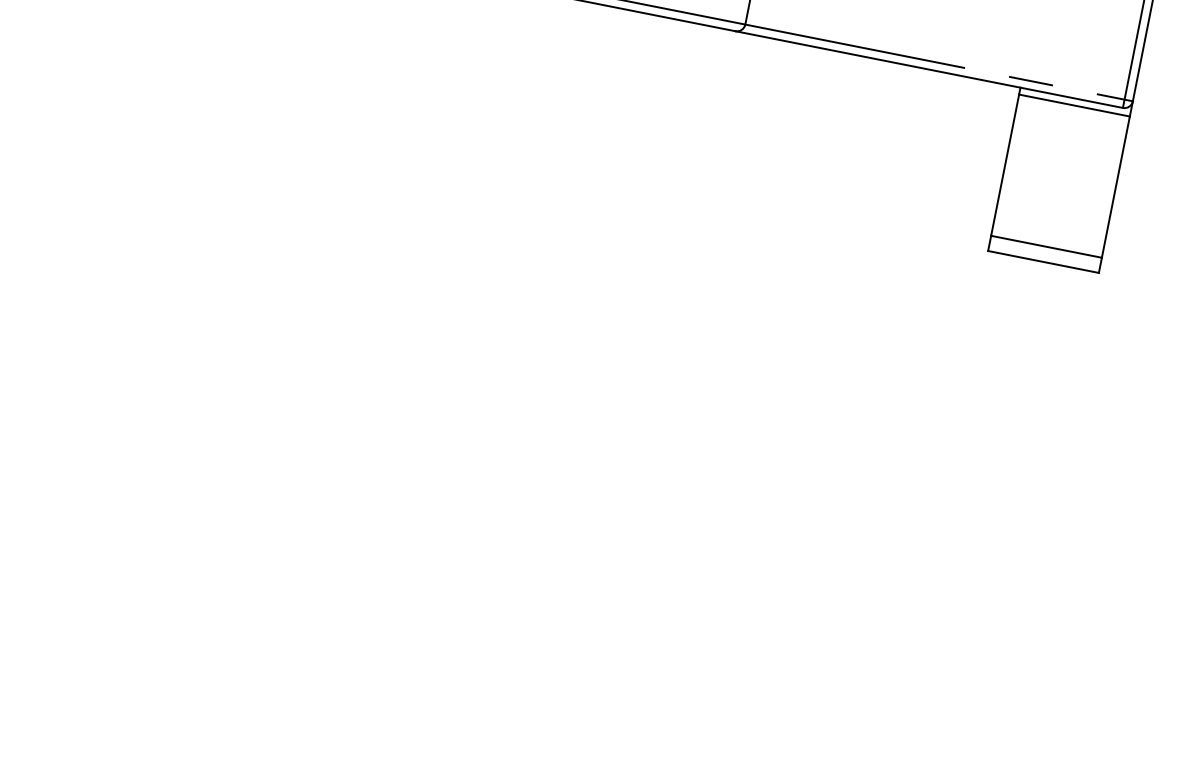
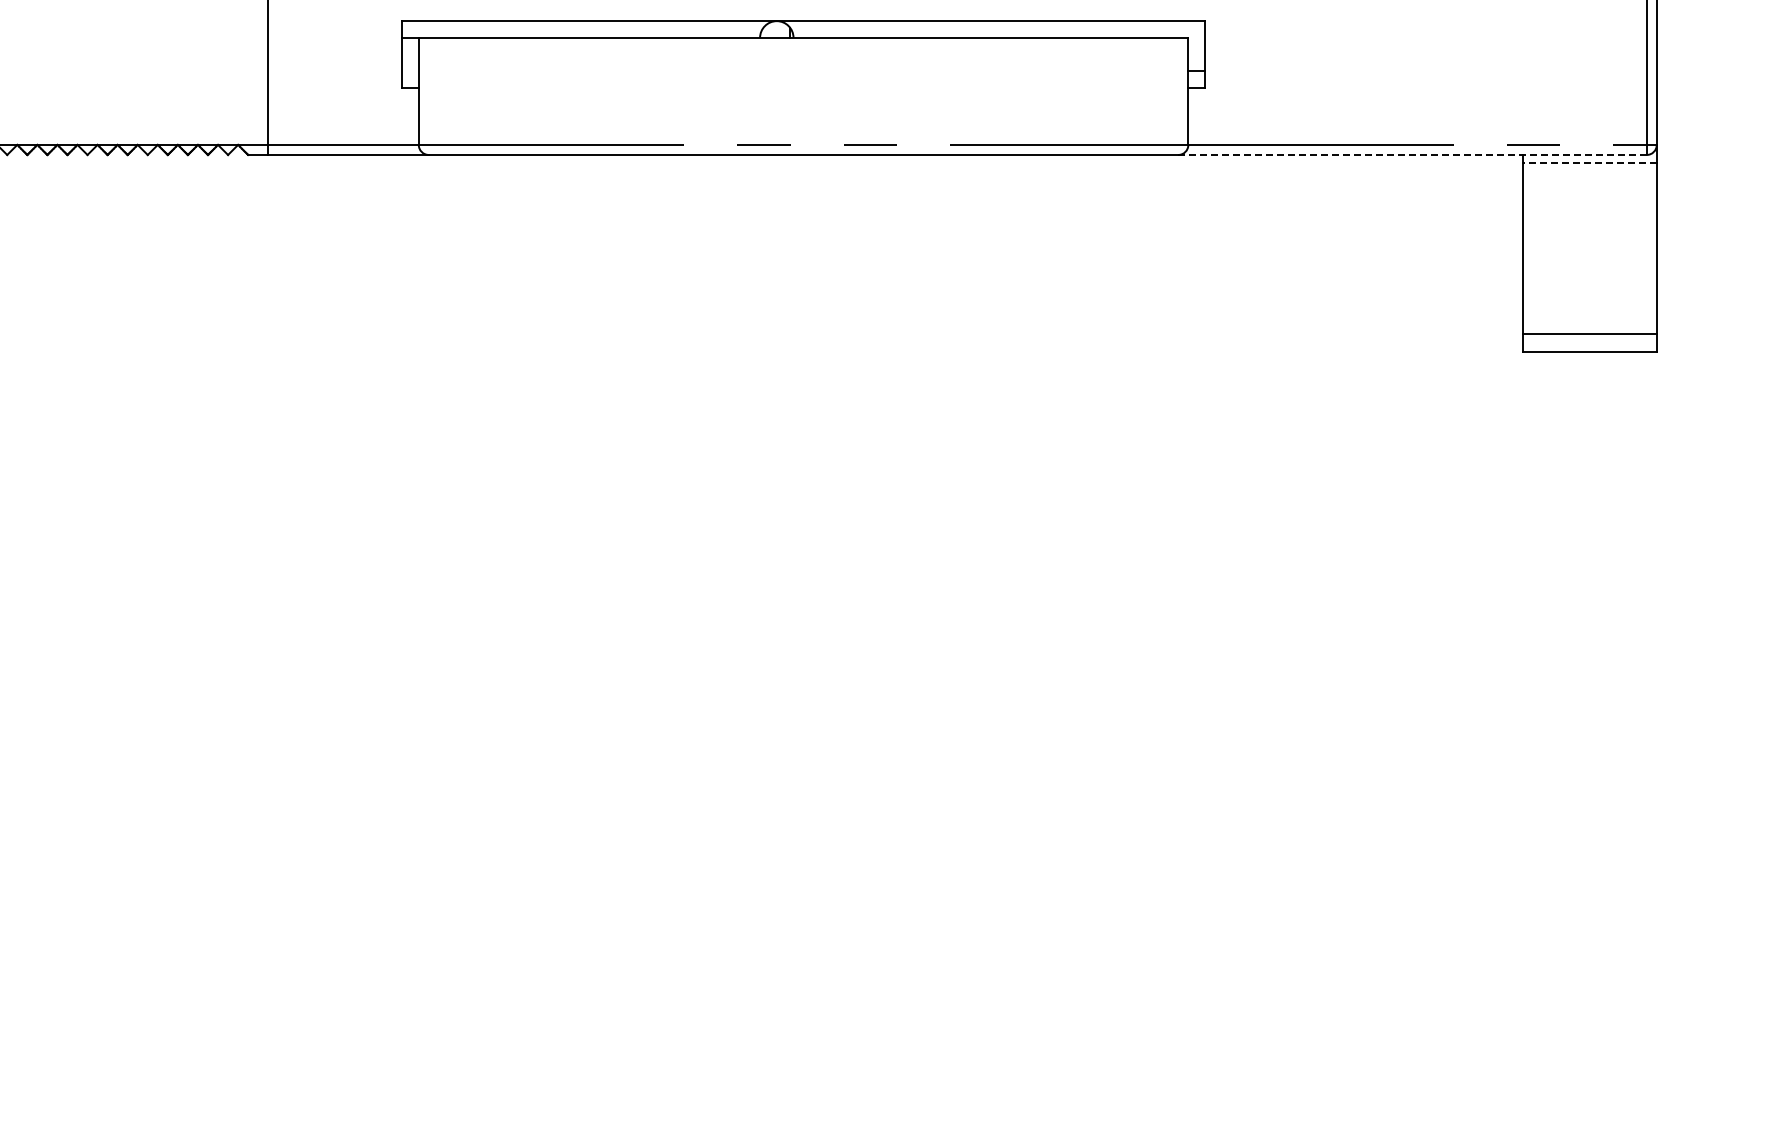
line: (929, 69) -> (1412, 154), solid -> dashed
line: (1074, 105) -> (1589, 163), solid -> dashed

